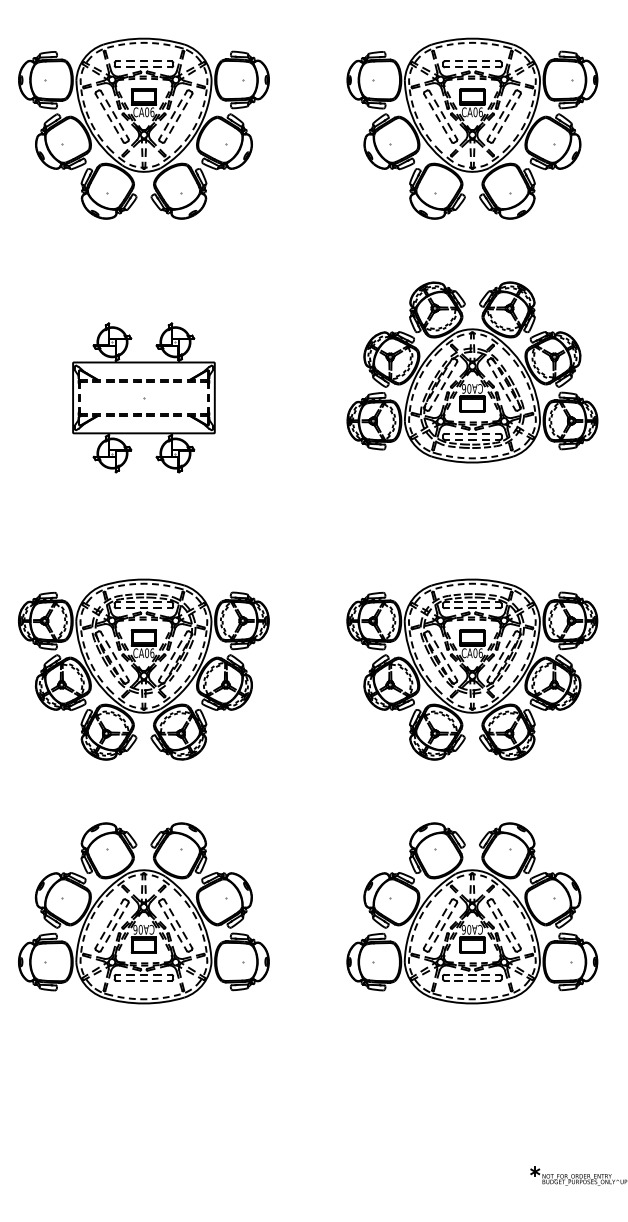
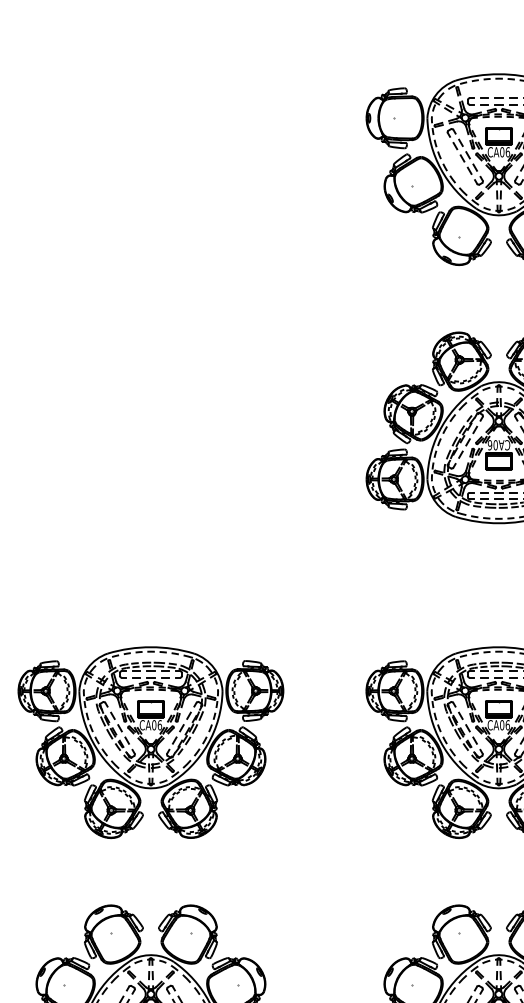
part: (143, 128) -> (150, 169), removed
part: (143, 397) -> (150, 454), removed

